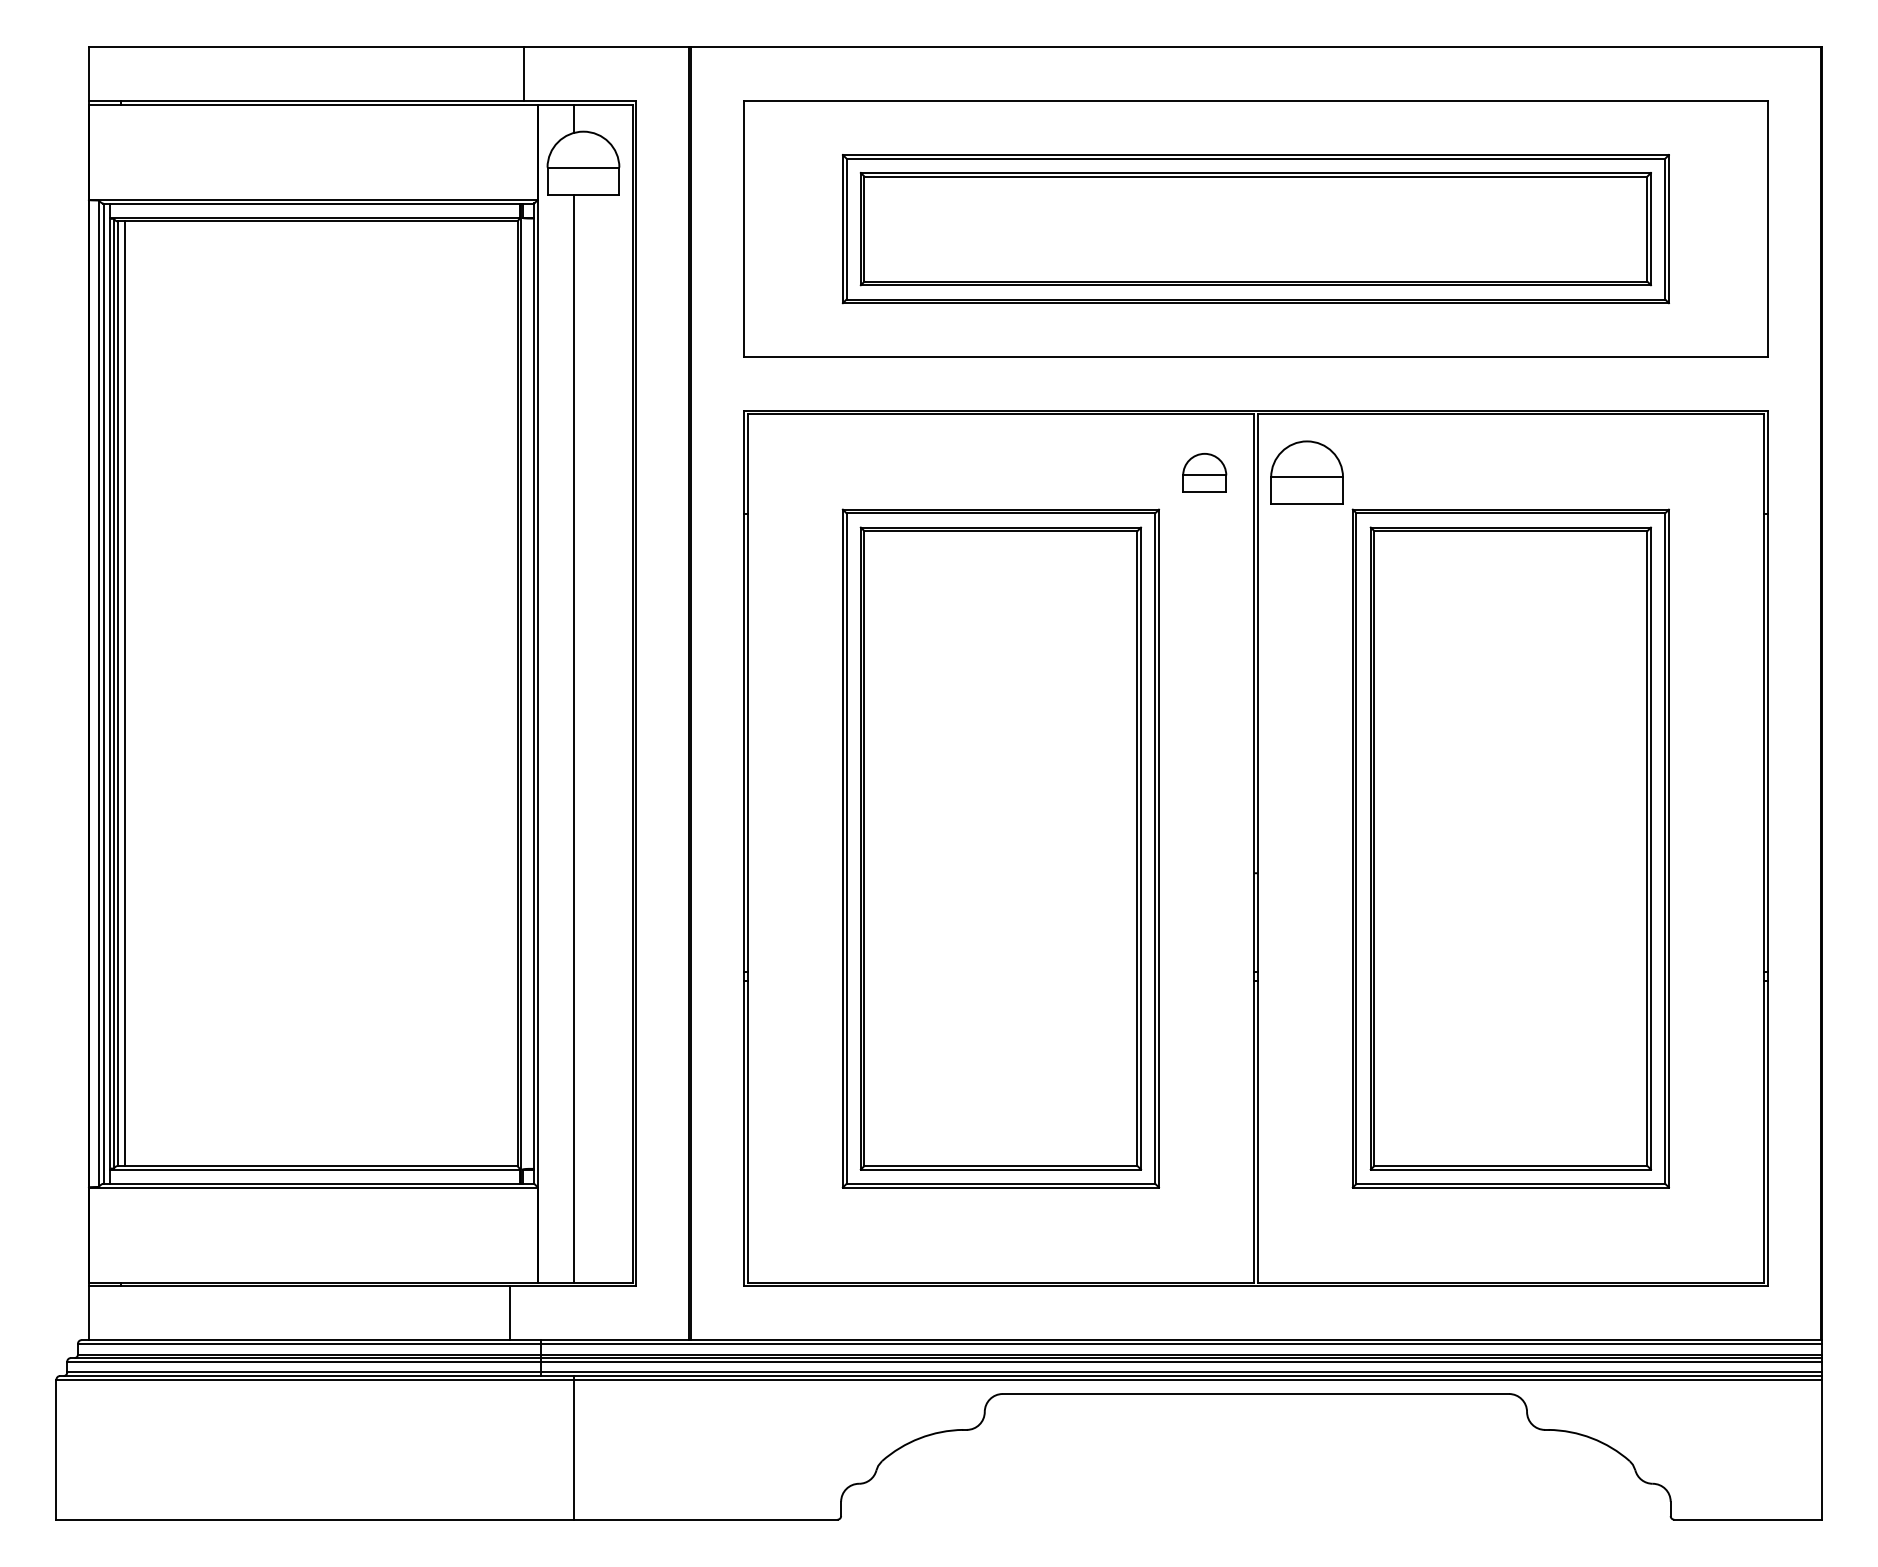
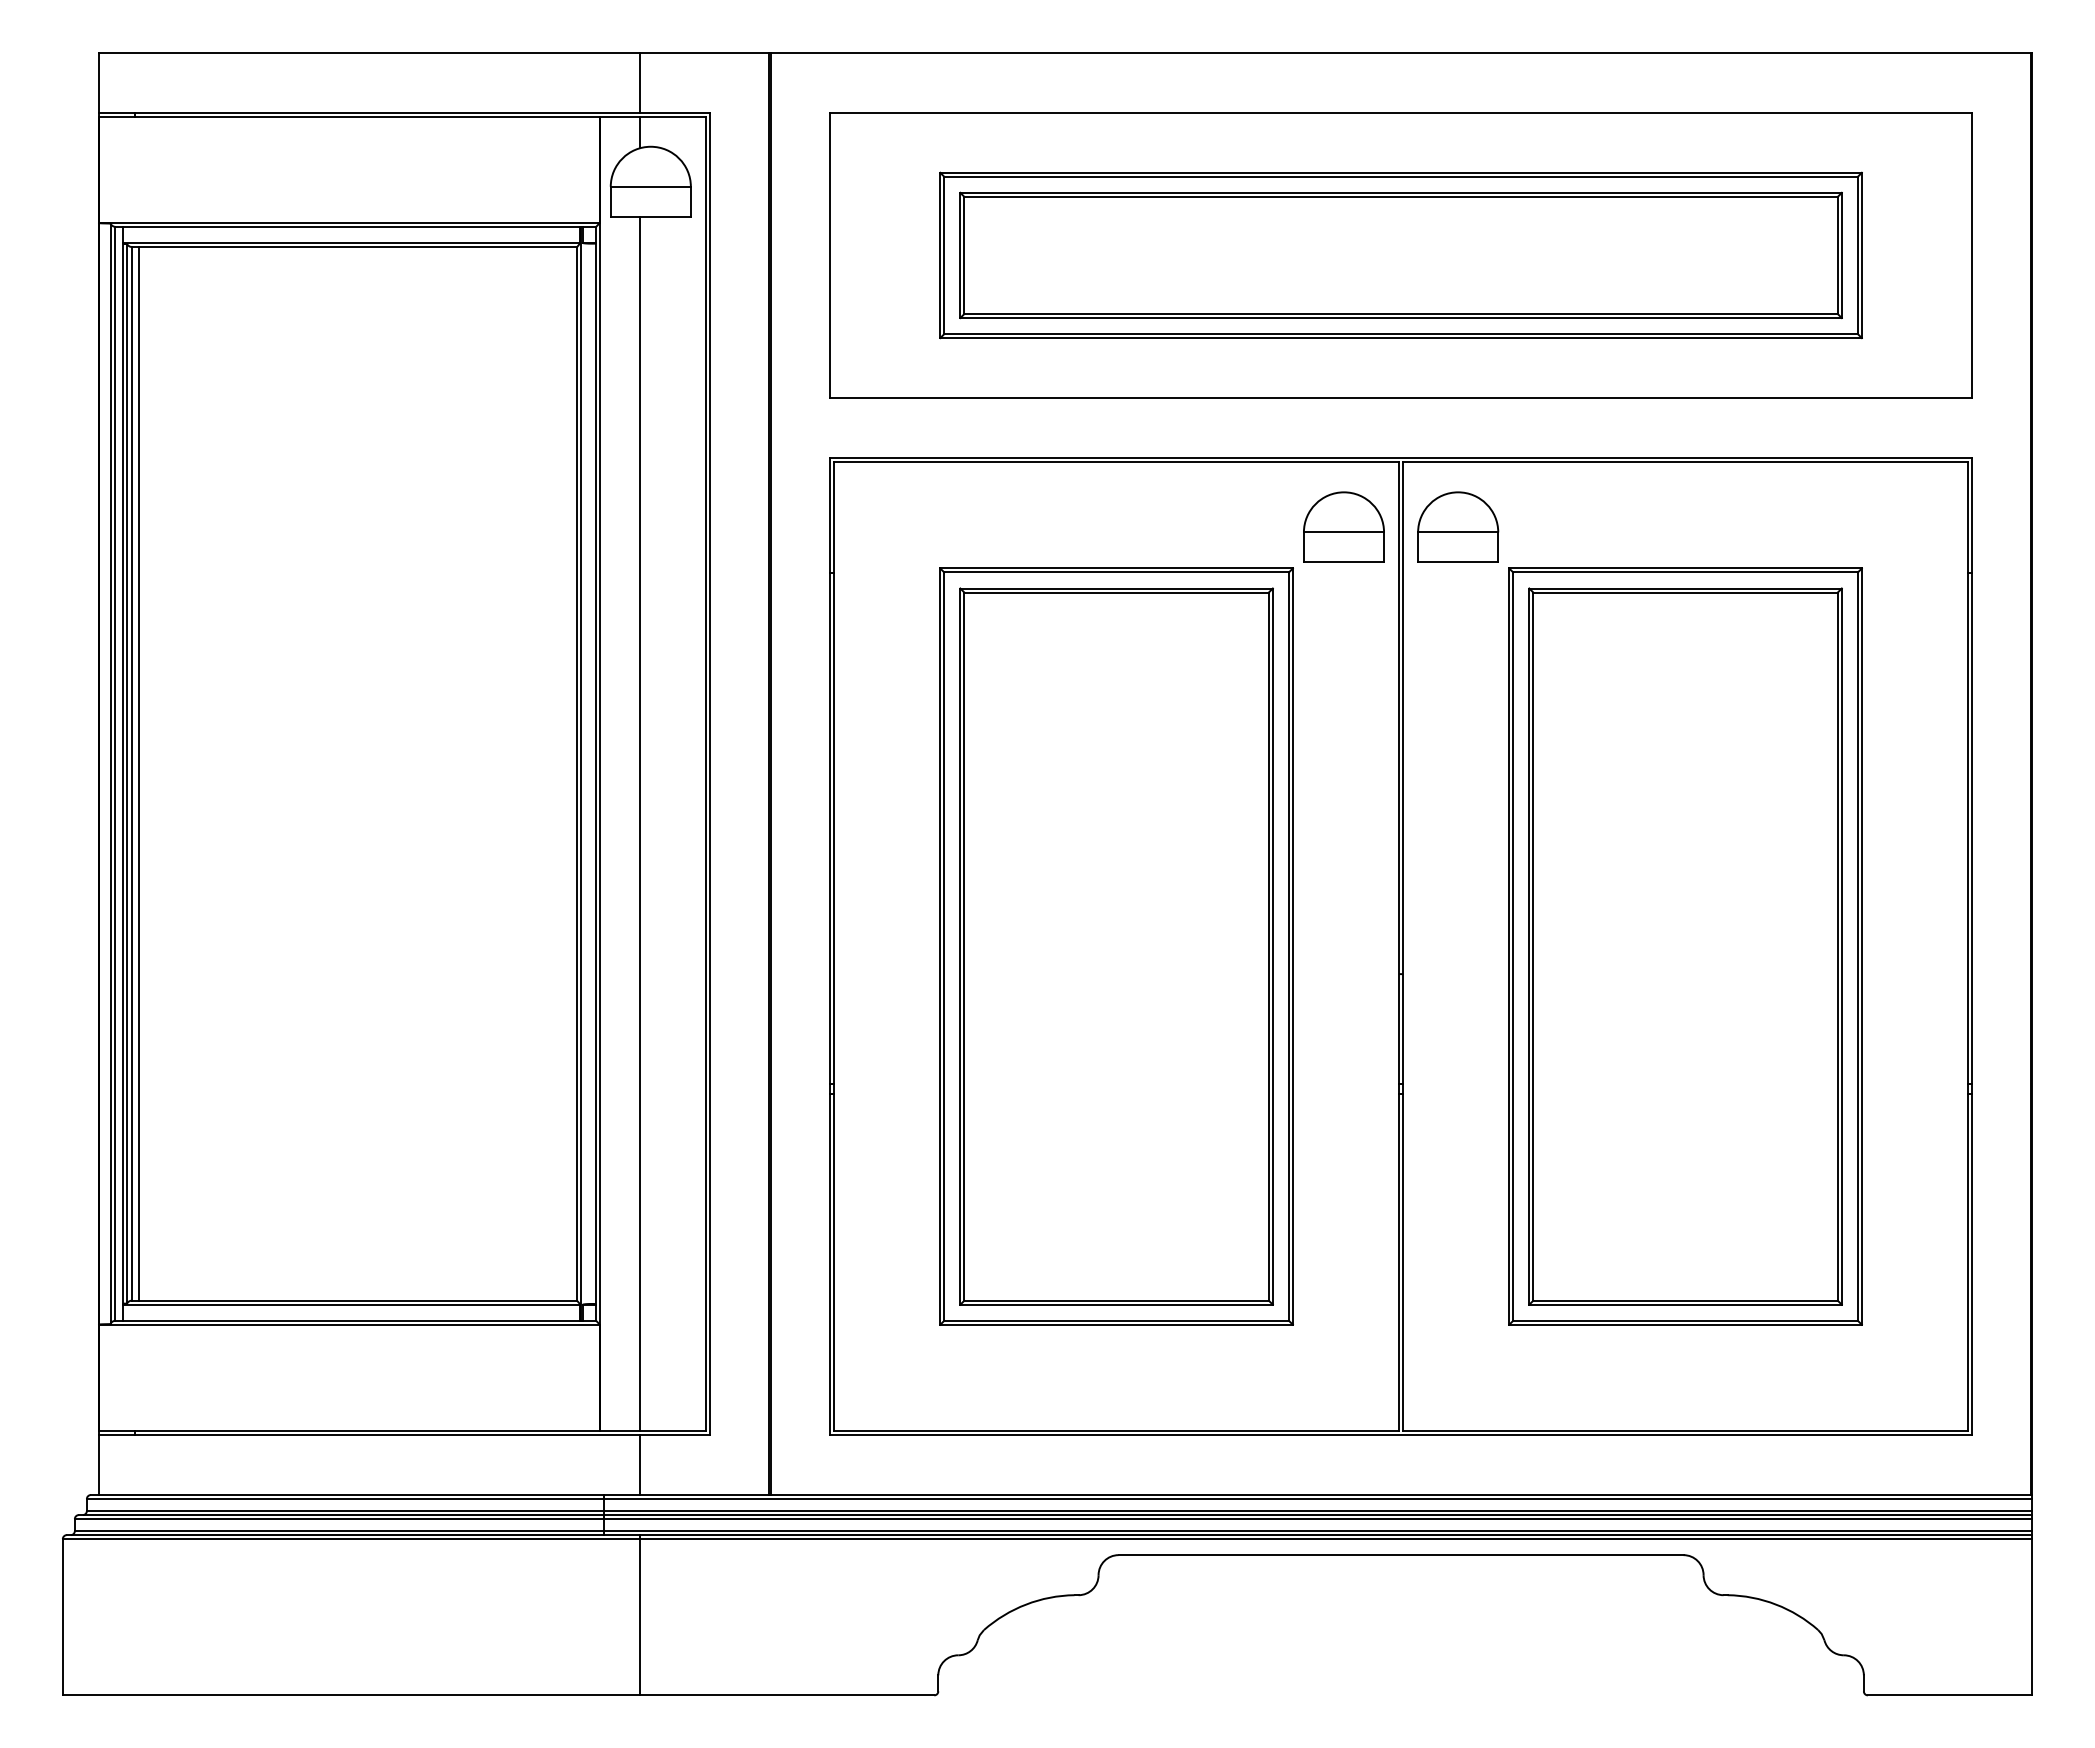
line: (524, 74) -> (639, 82), moved
part: (1204, 472) -> (1343, 526), size x1.67
line: (509, 1312) -> (639, 1464), moved

